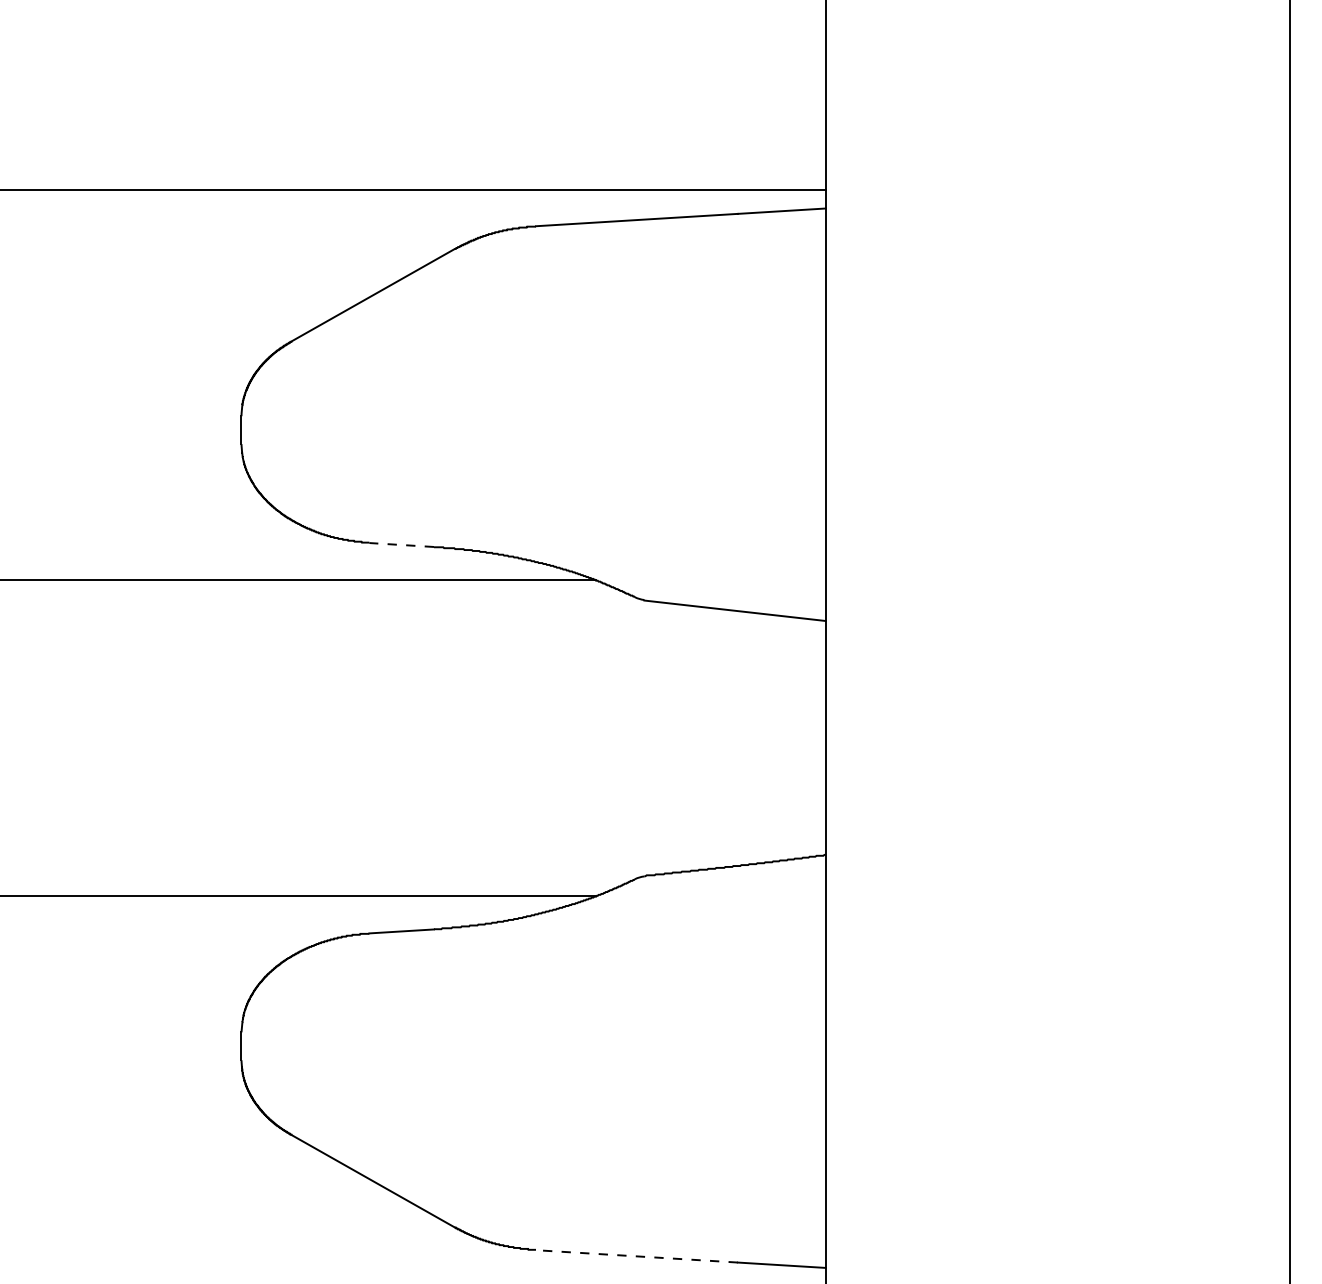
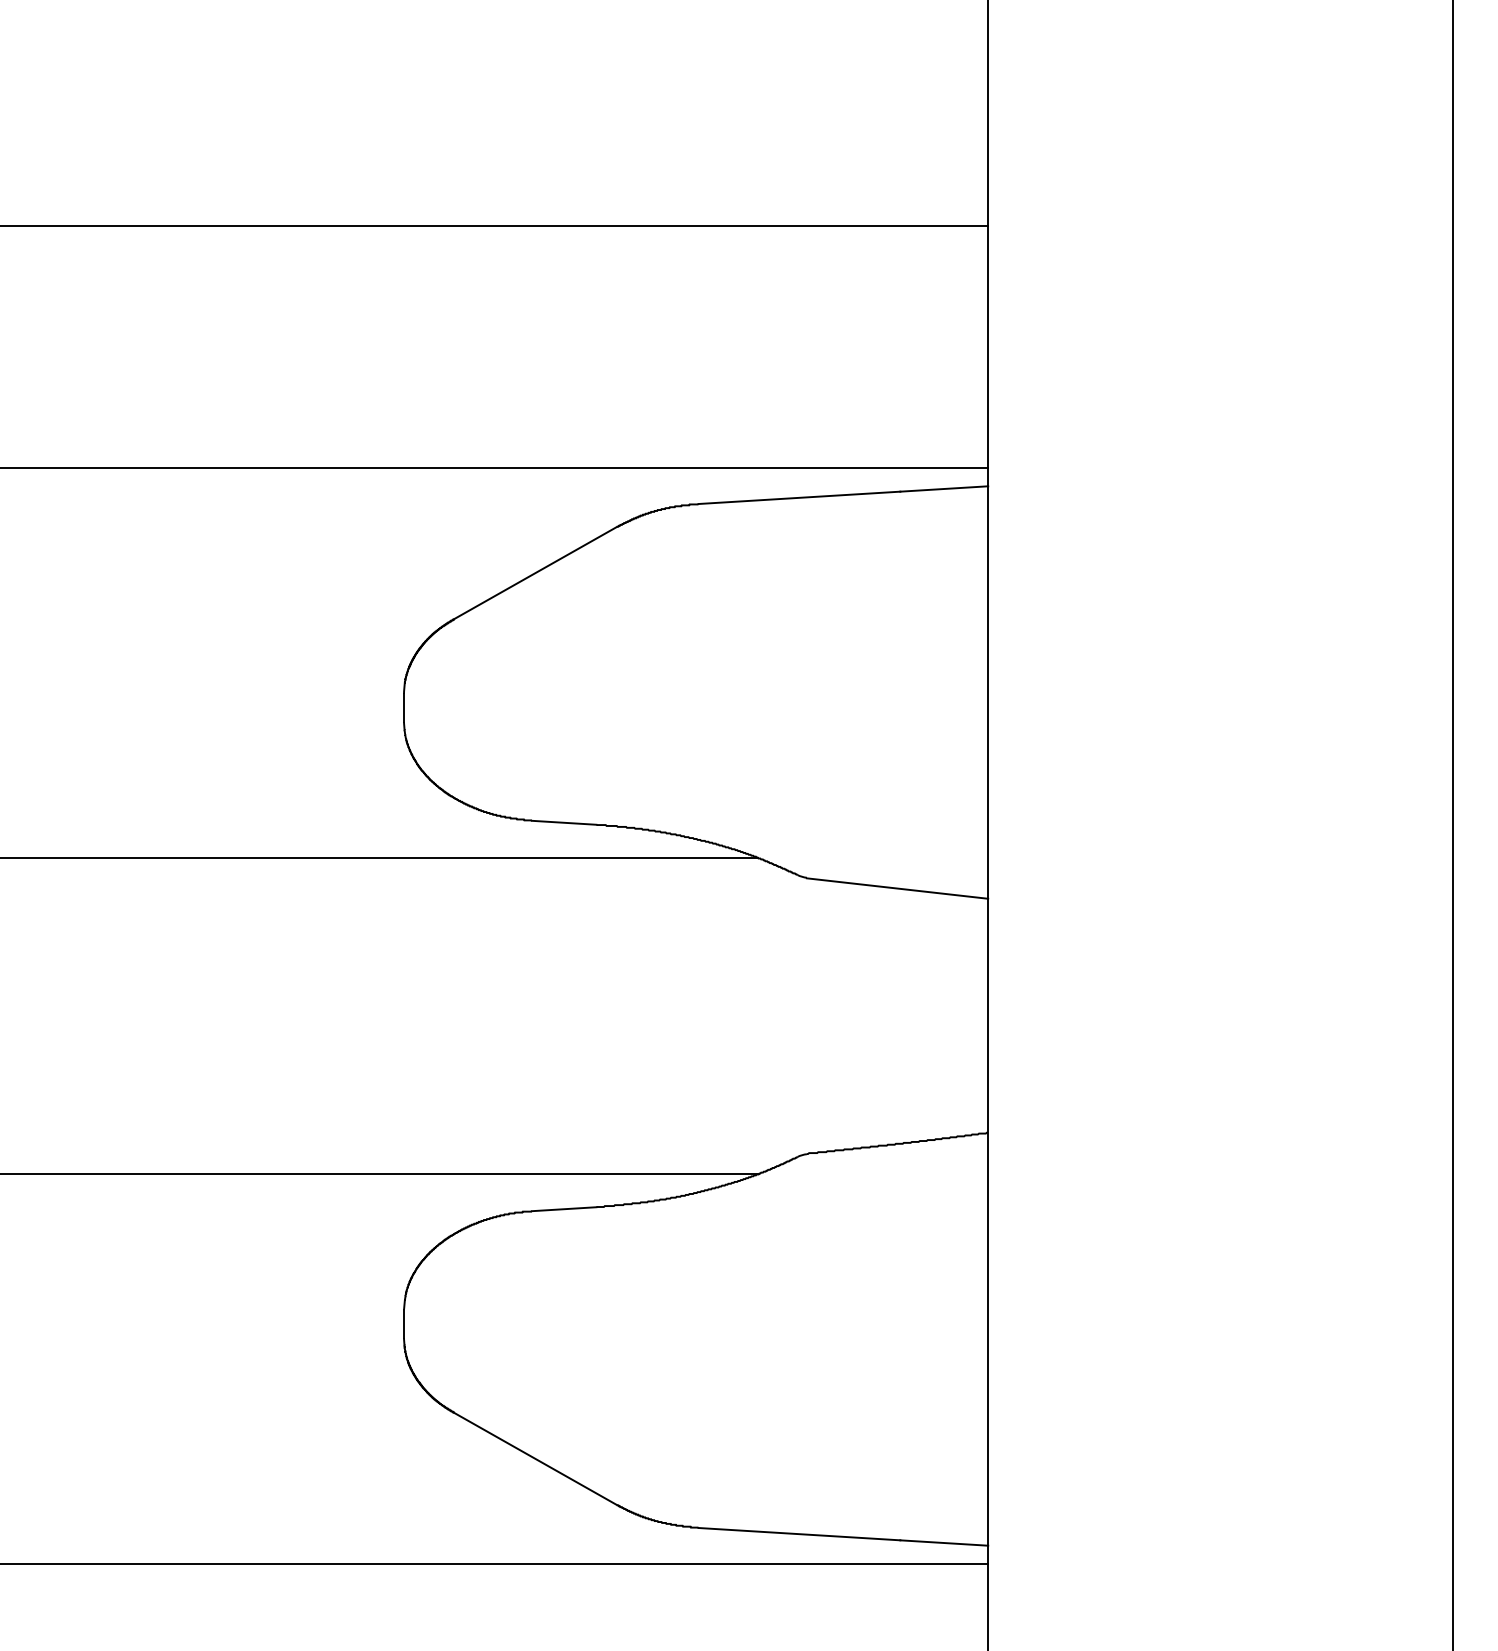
line: (401, 544) -> (563, 822), dashed -> solid
line: (636, 1256) -> (798, 1534), dashed -> solid

